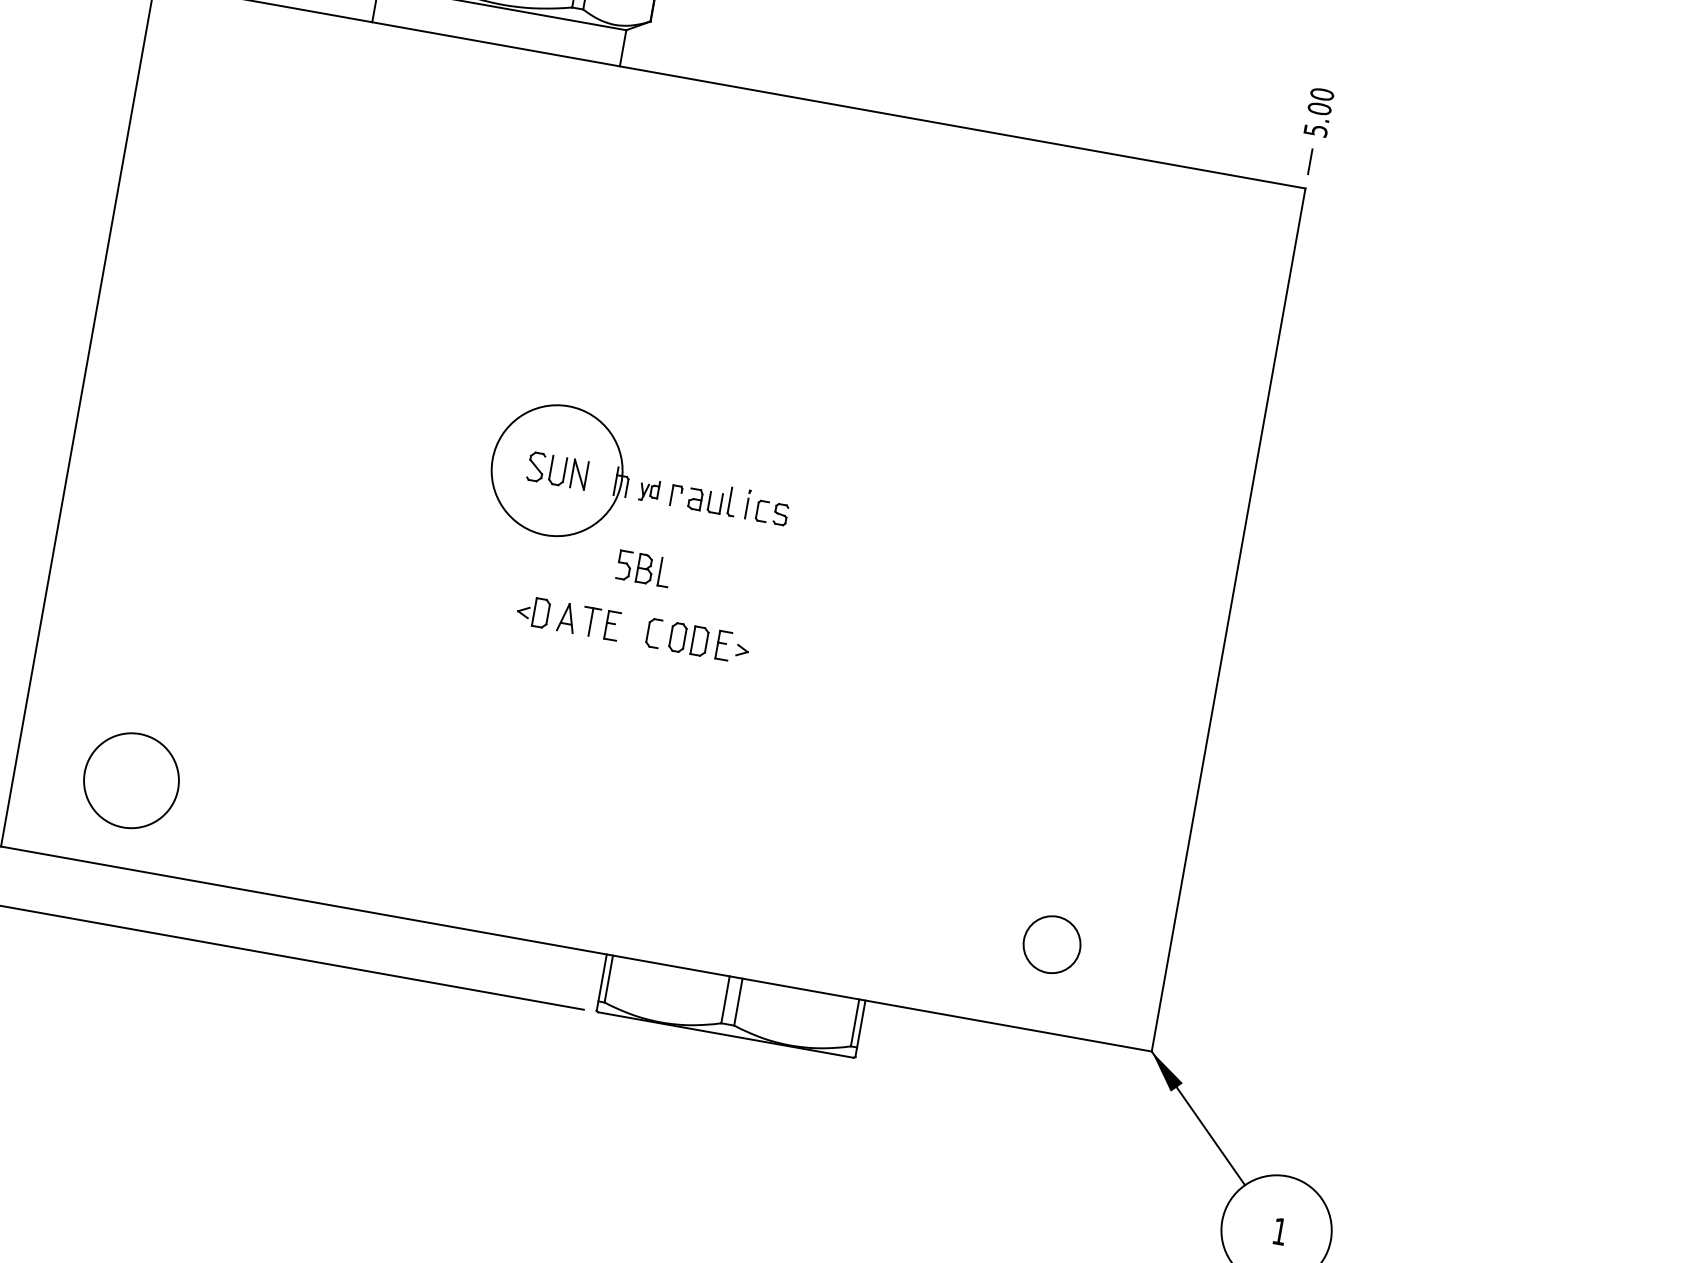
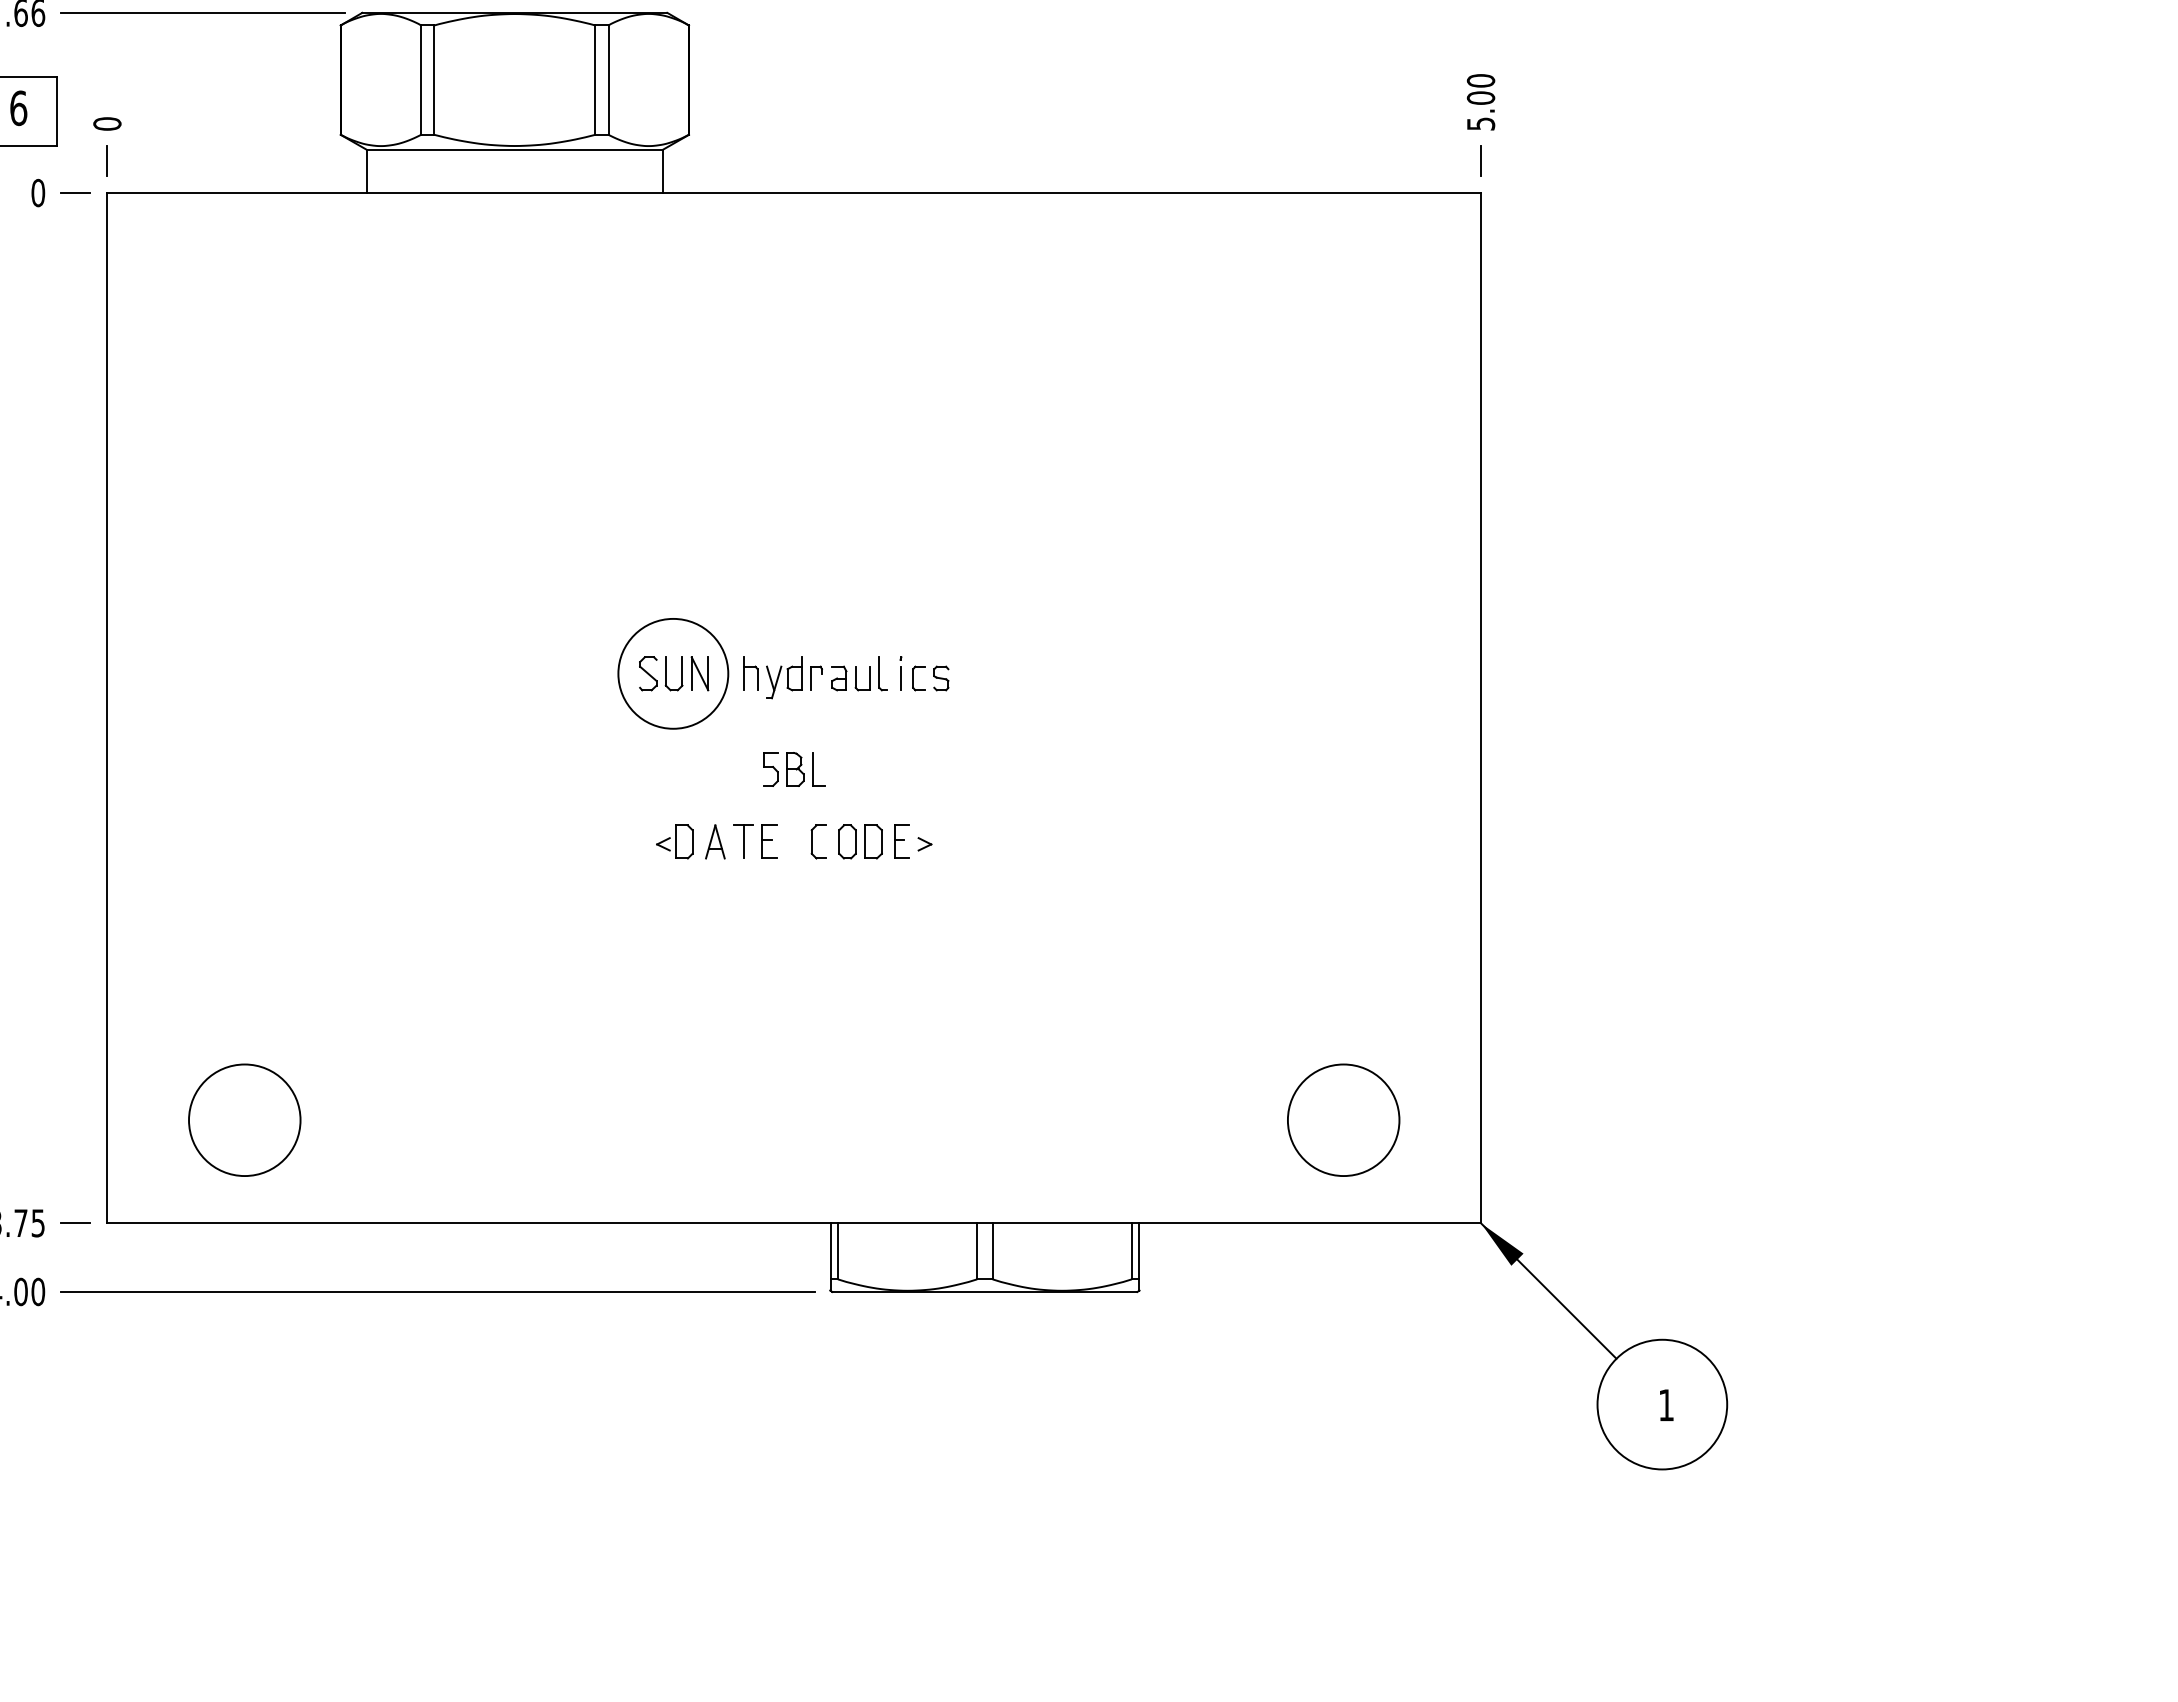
circle: (557, 470) -> (673, 673), size x0.71
part: (649, 490) -> (784, 677), size x1.67
circle: (1051, 944) -> (1343, 1120), size x1.67

